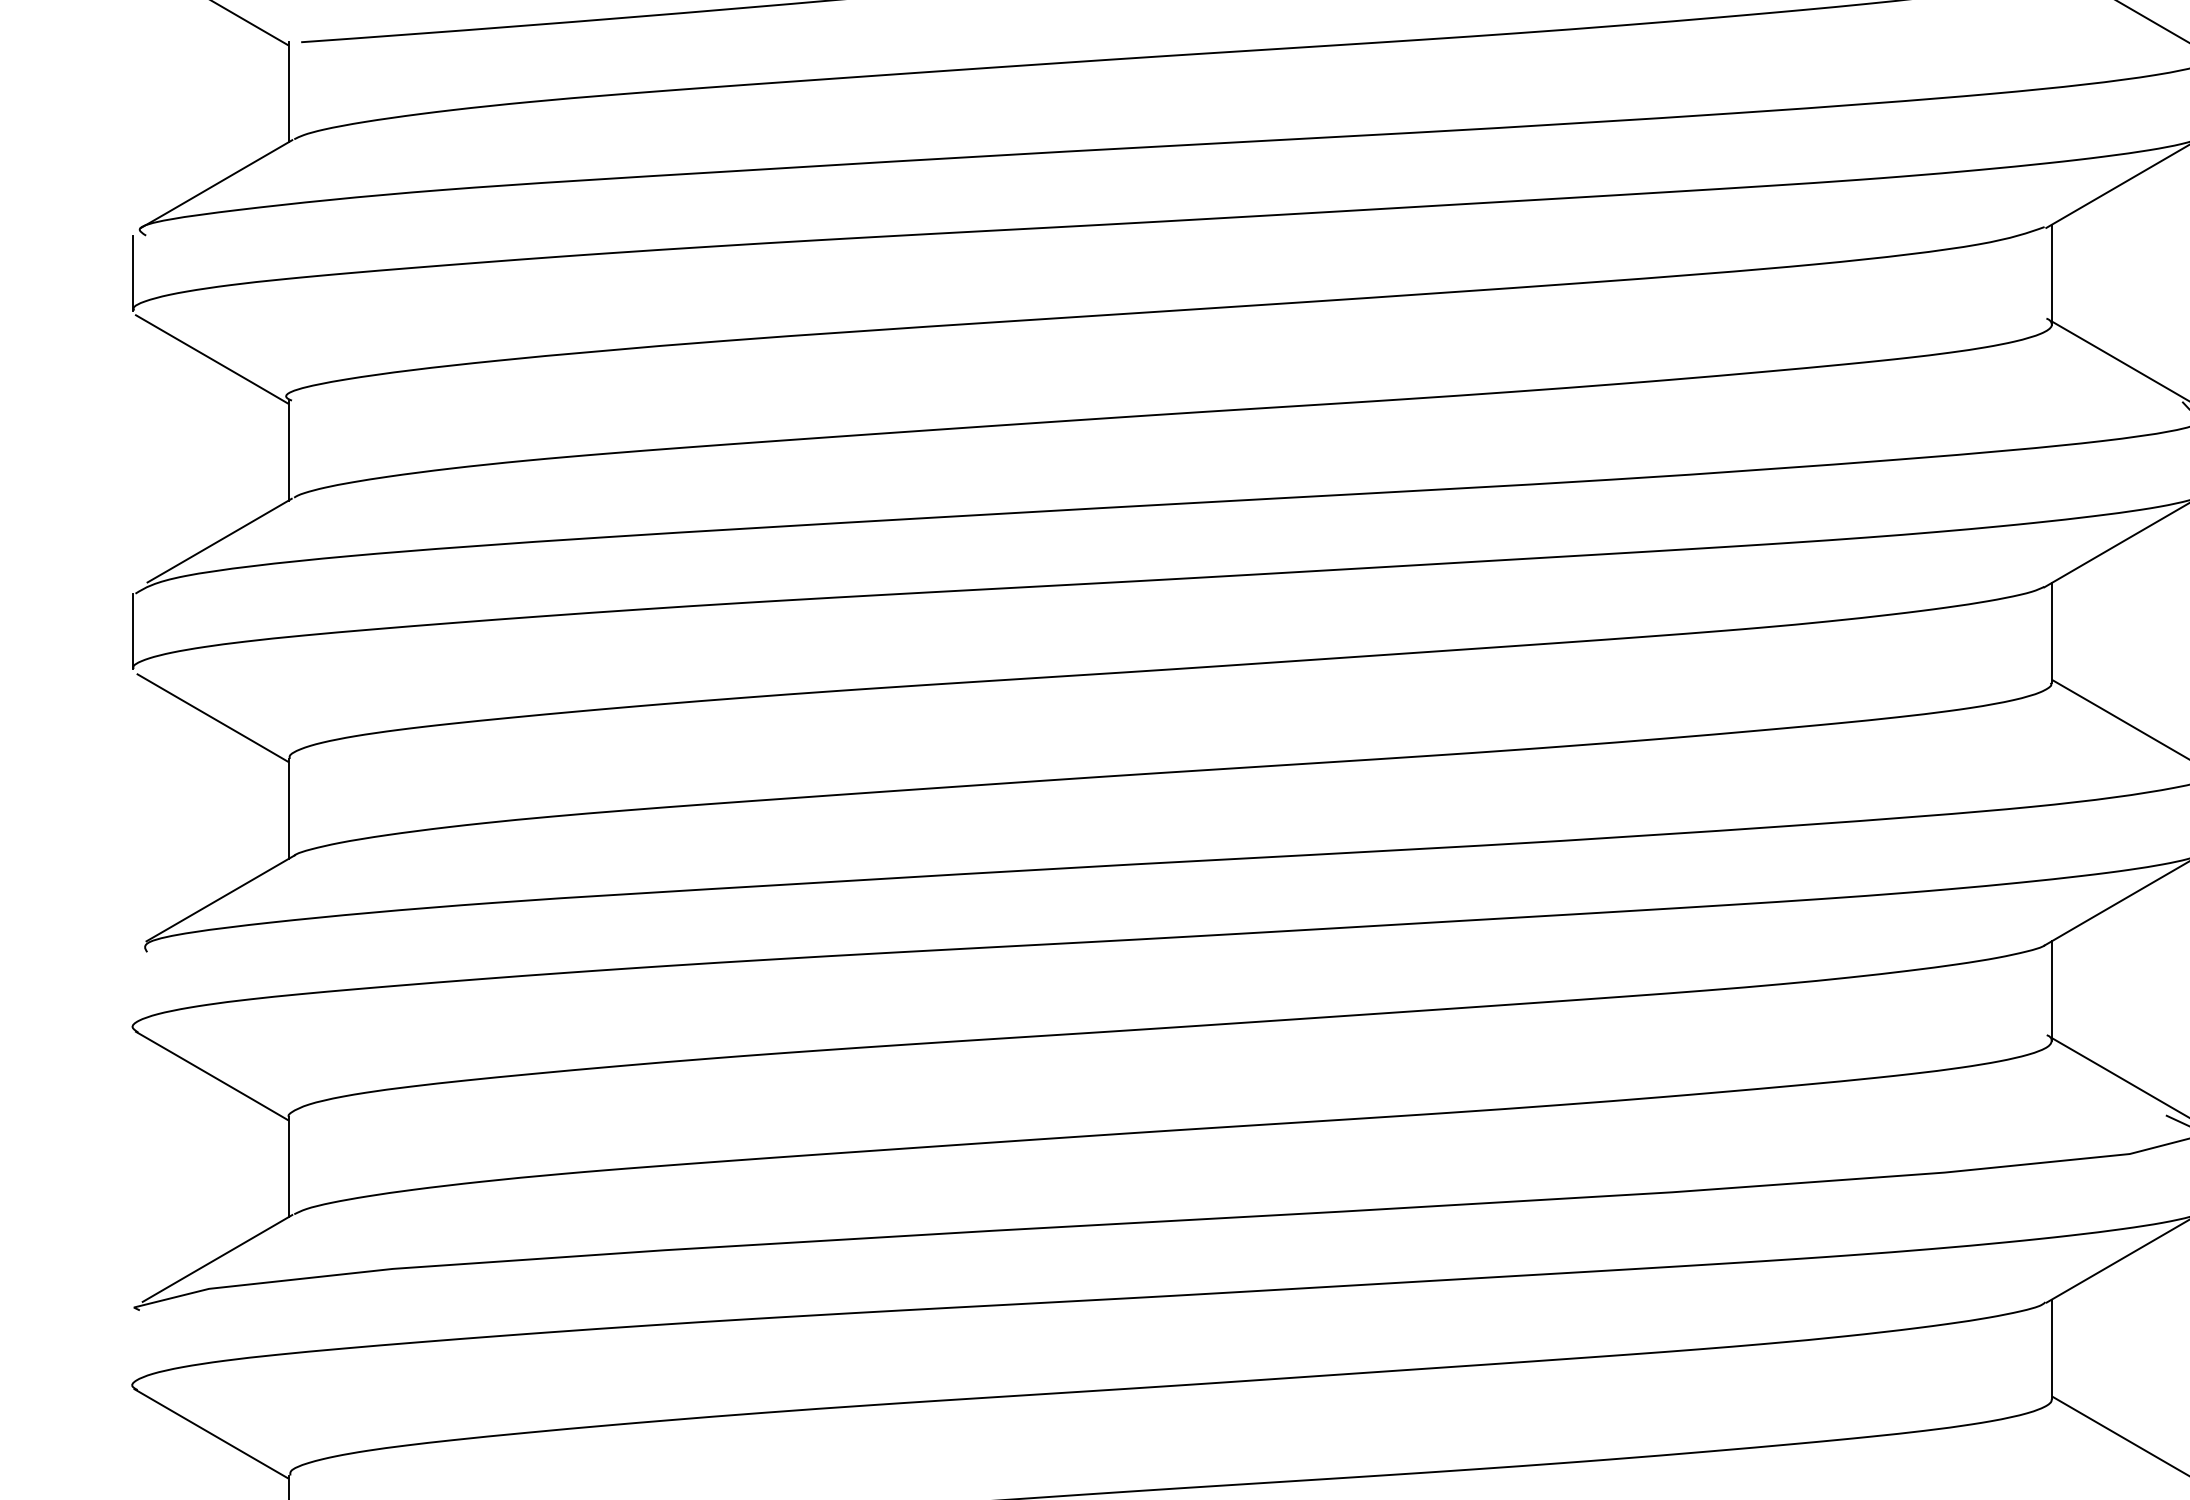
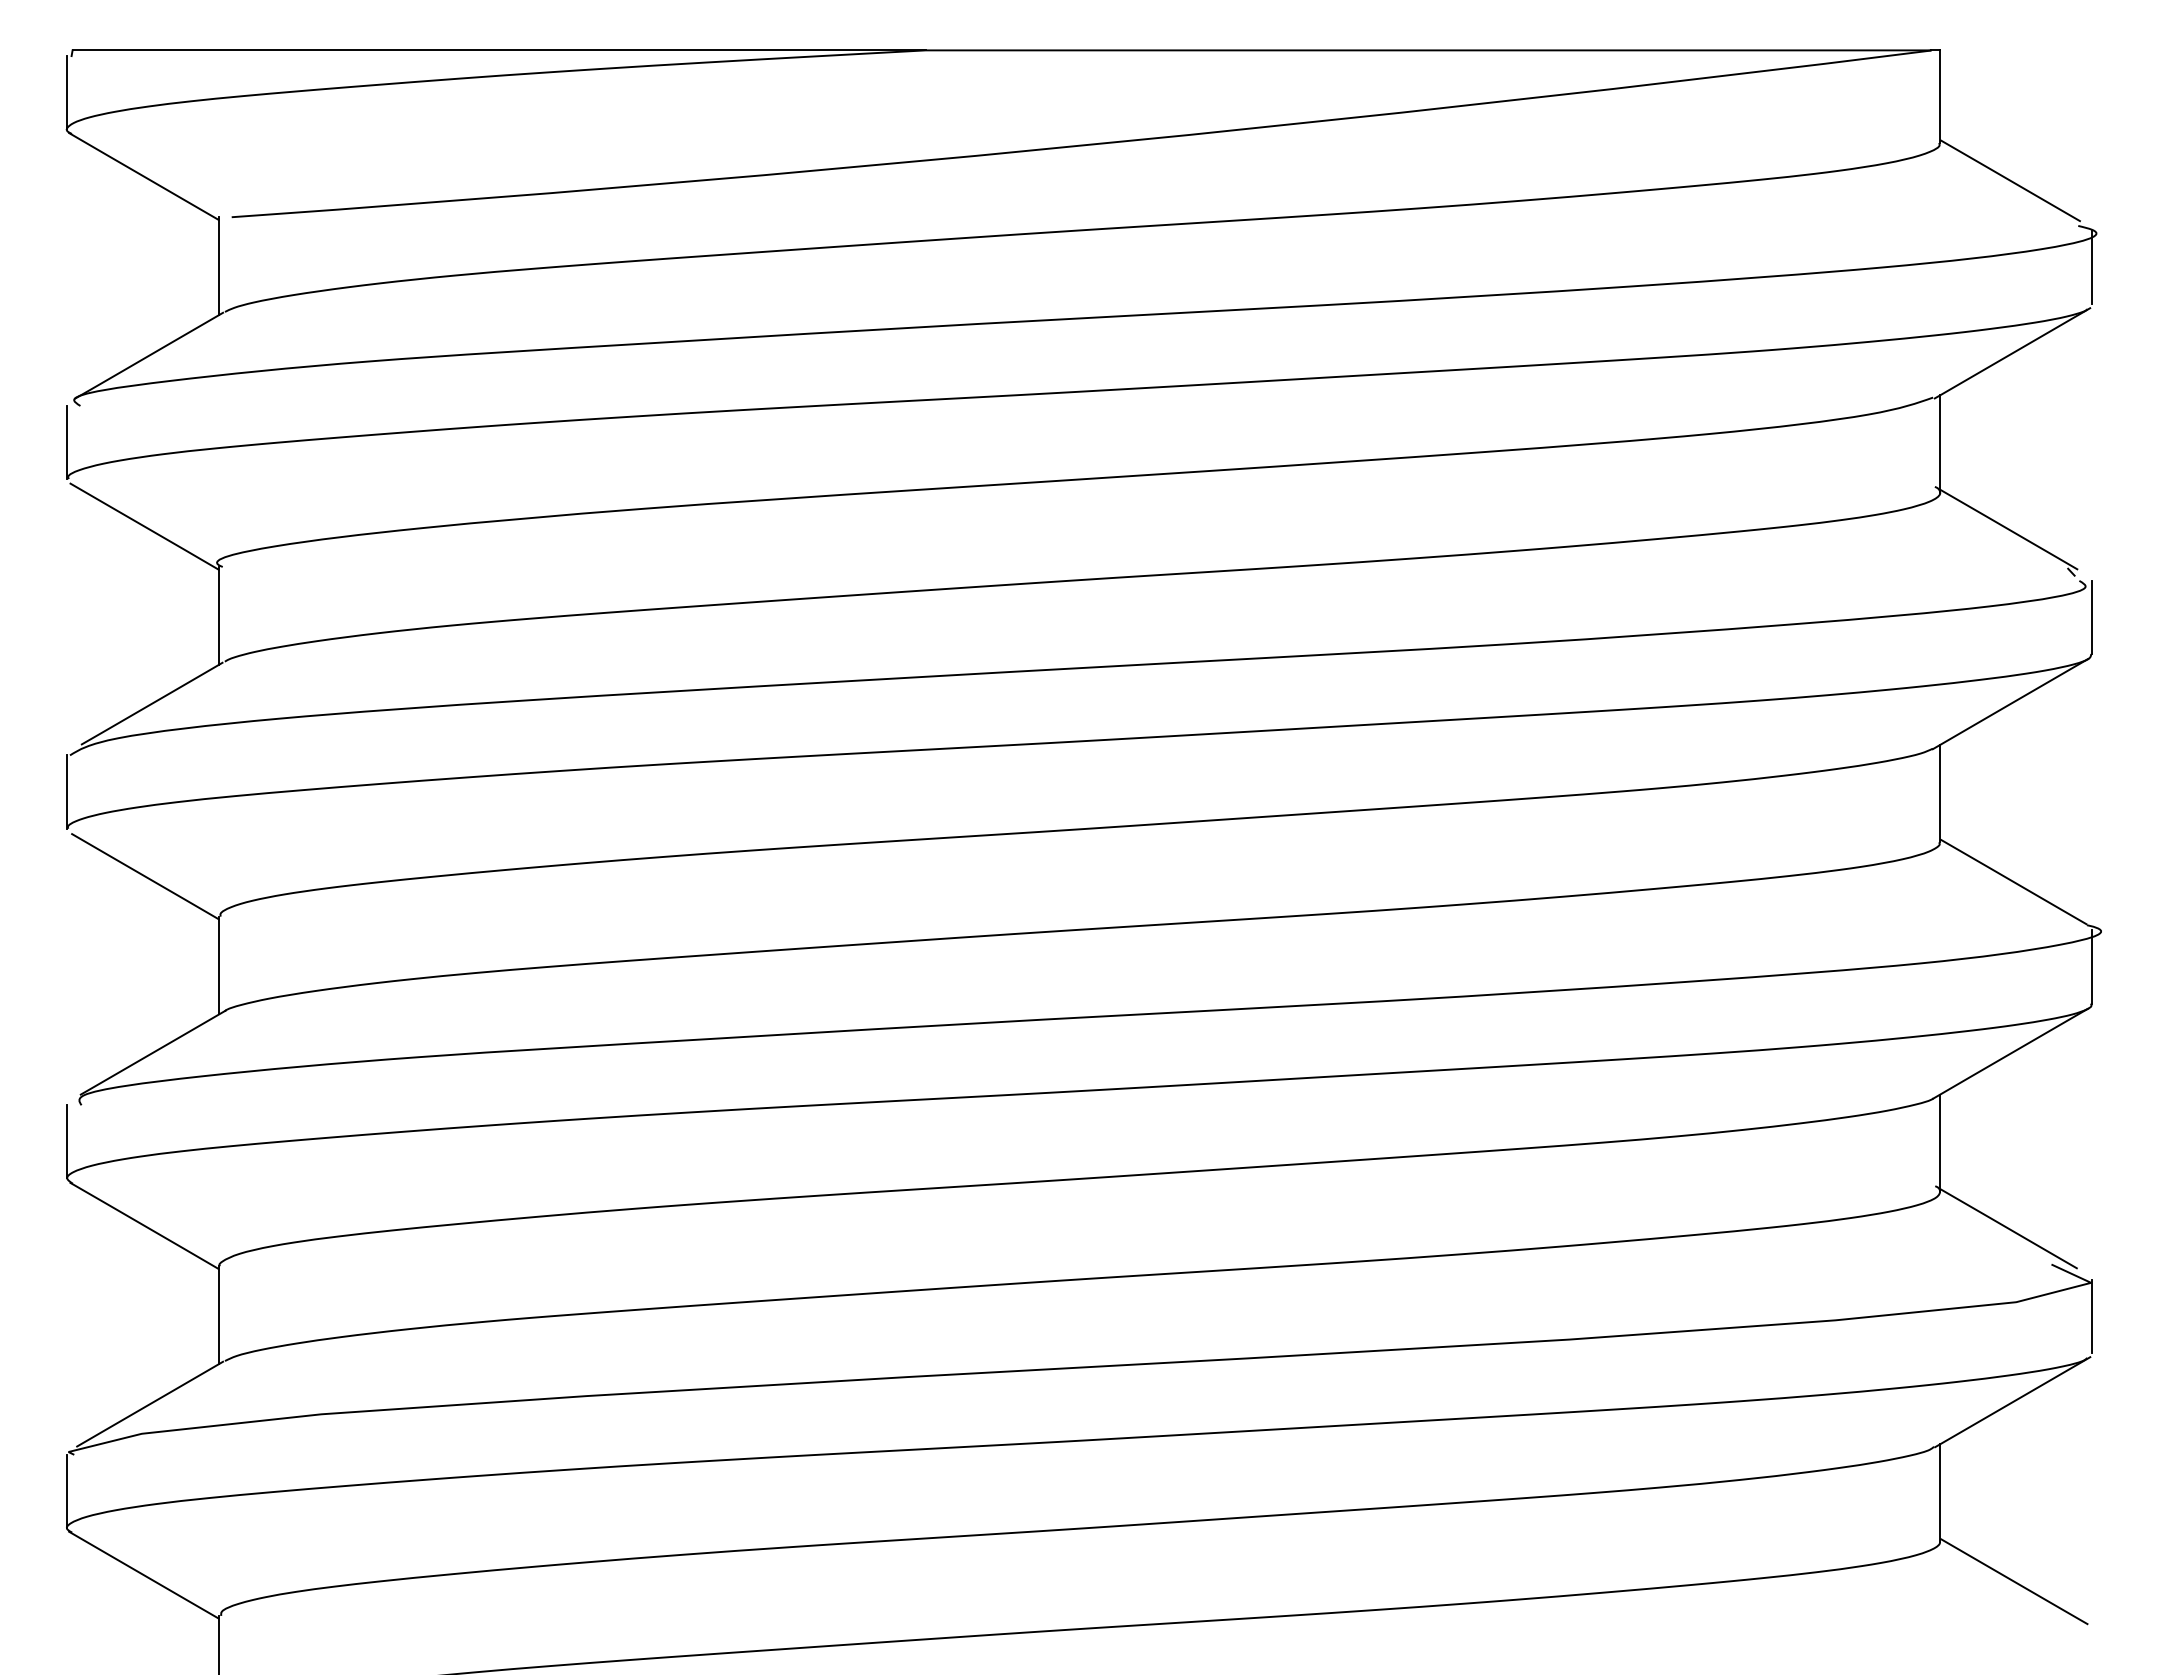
line: (132, 989) -> (67, 1141), added
line: (132, 1347) -> (67, 1491), added

